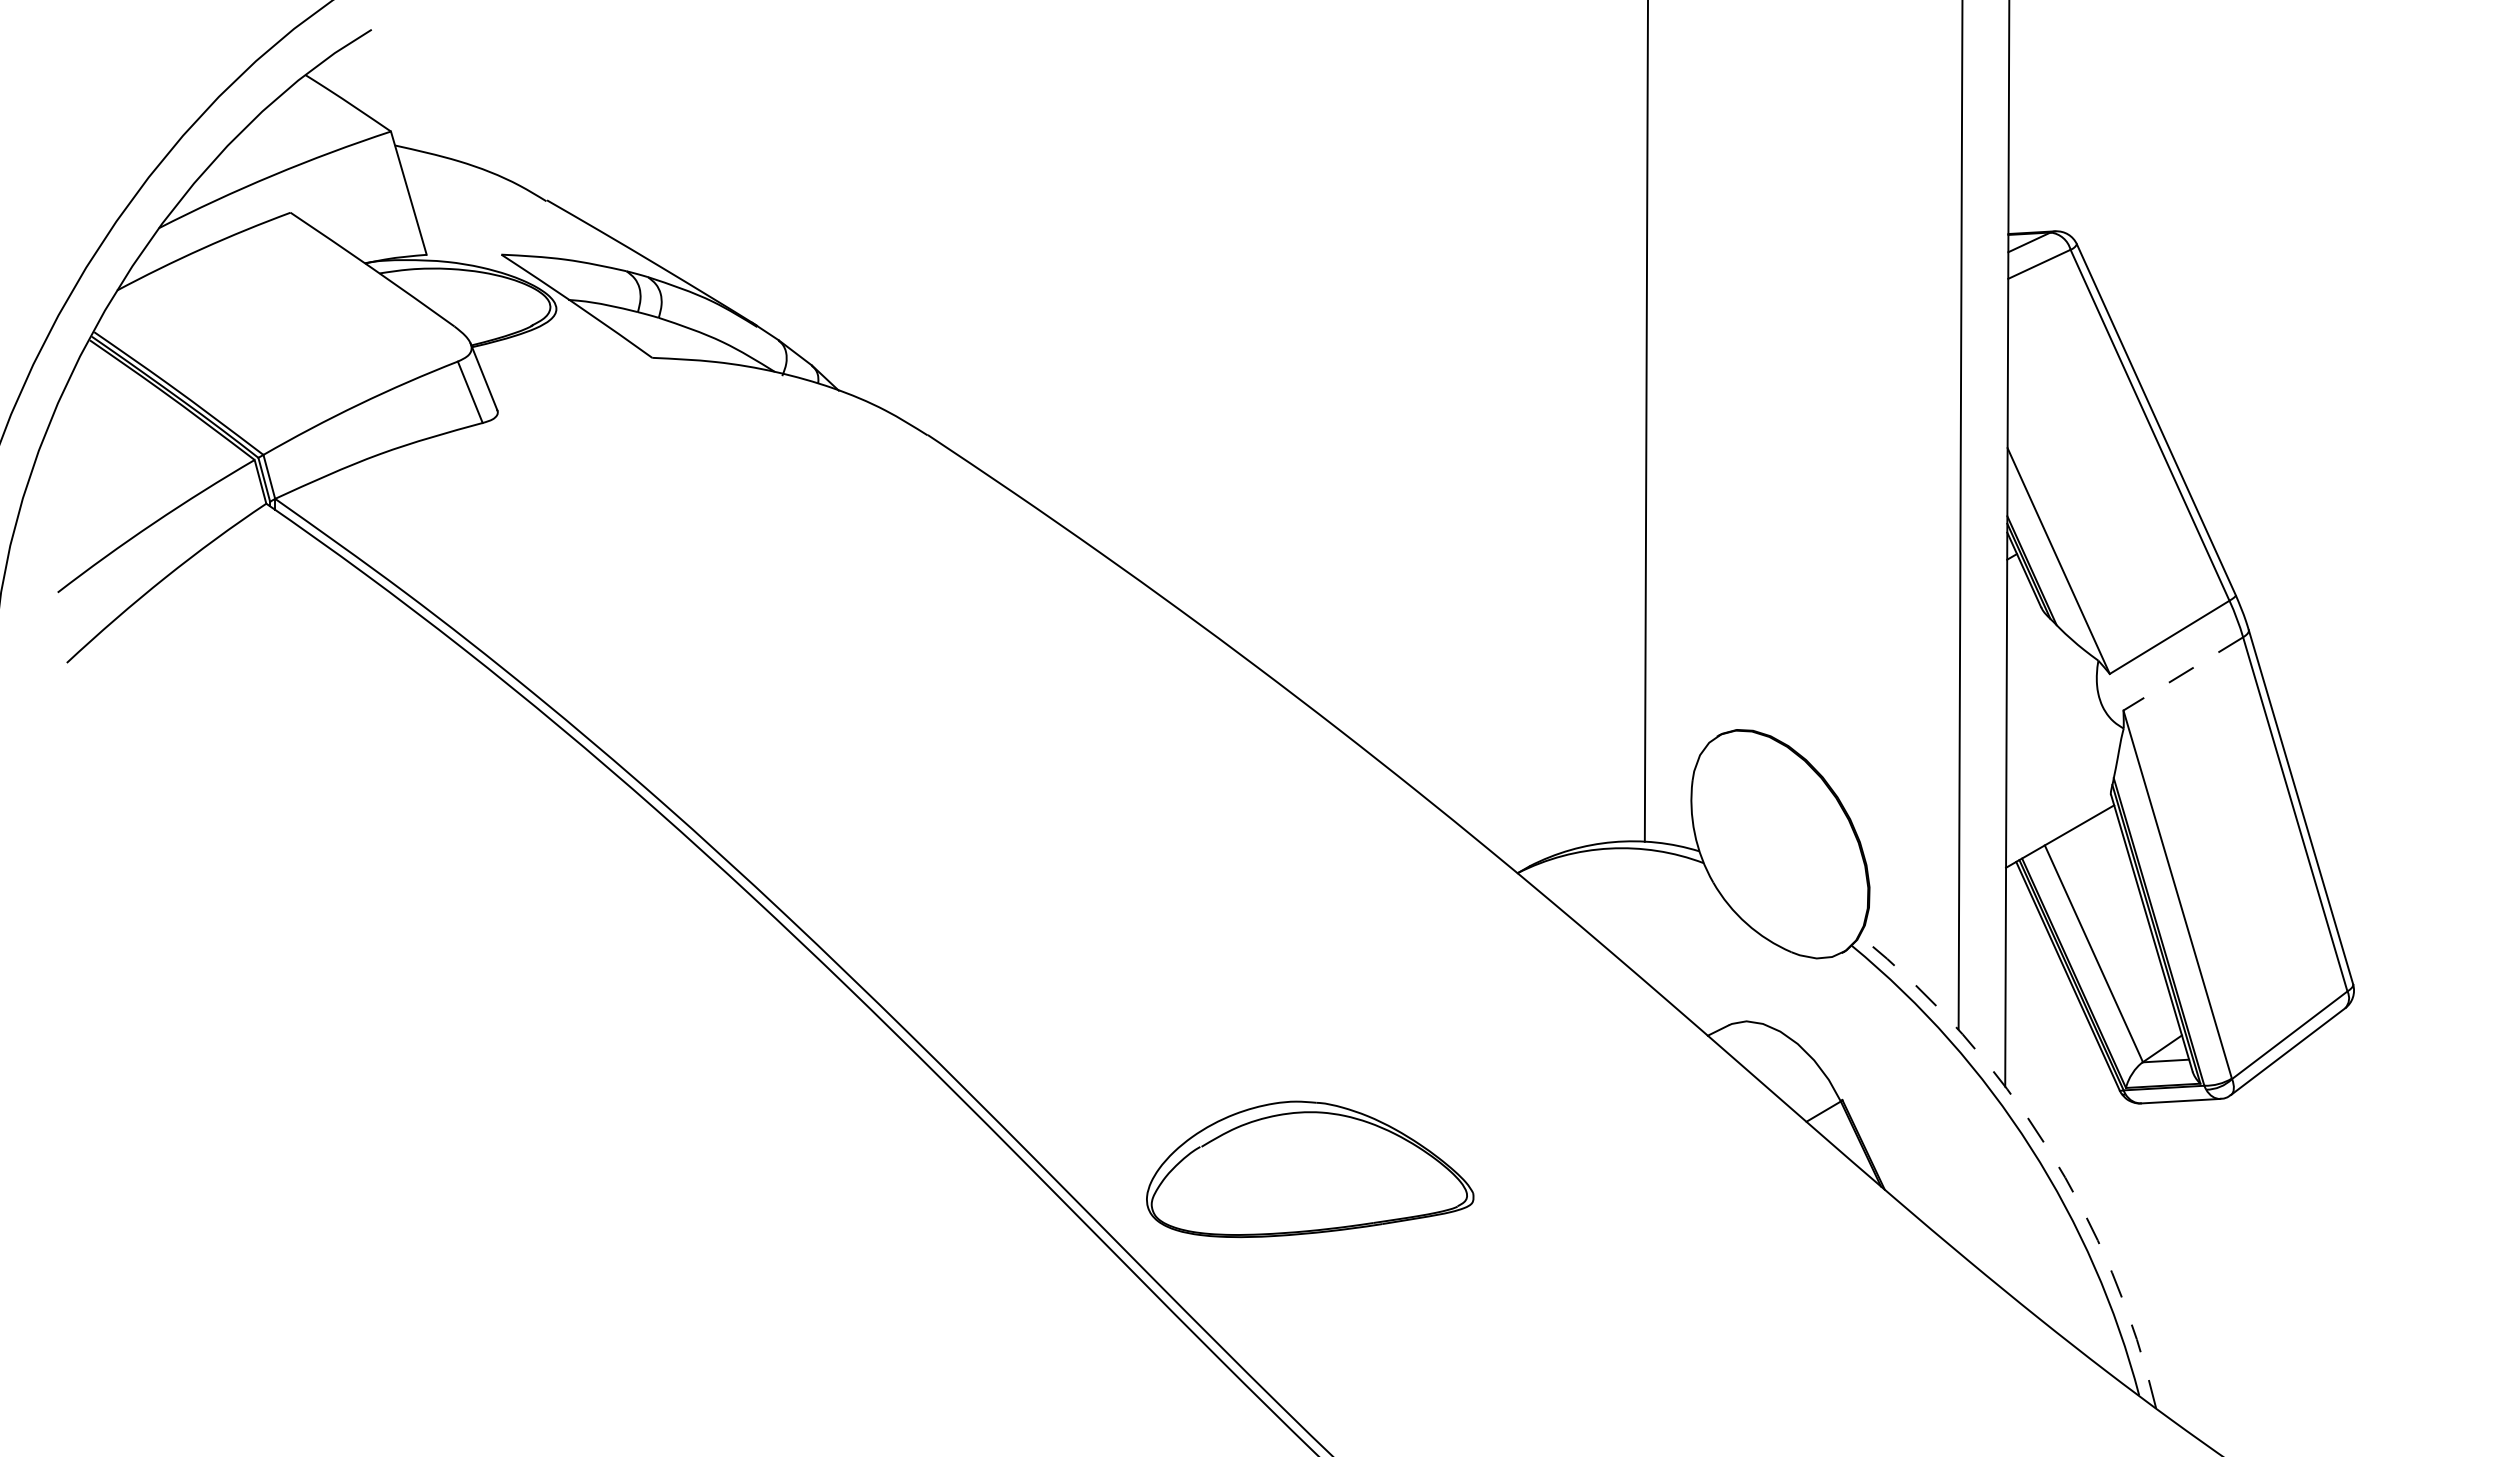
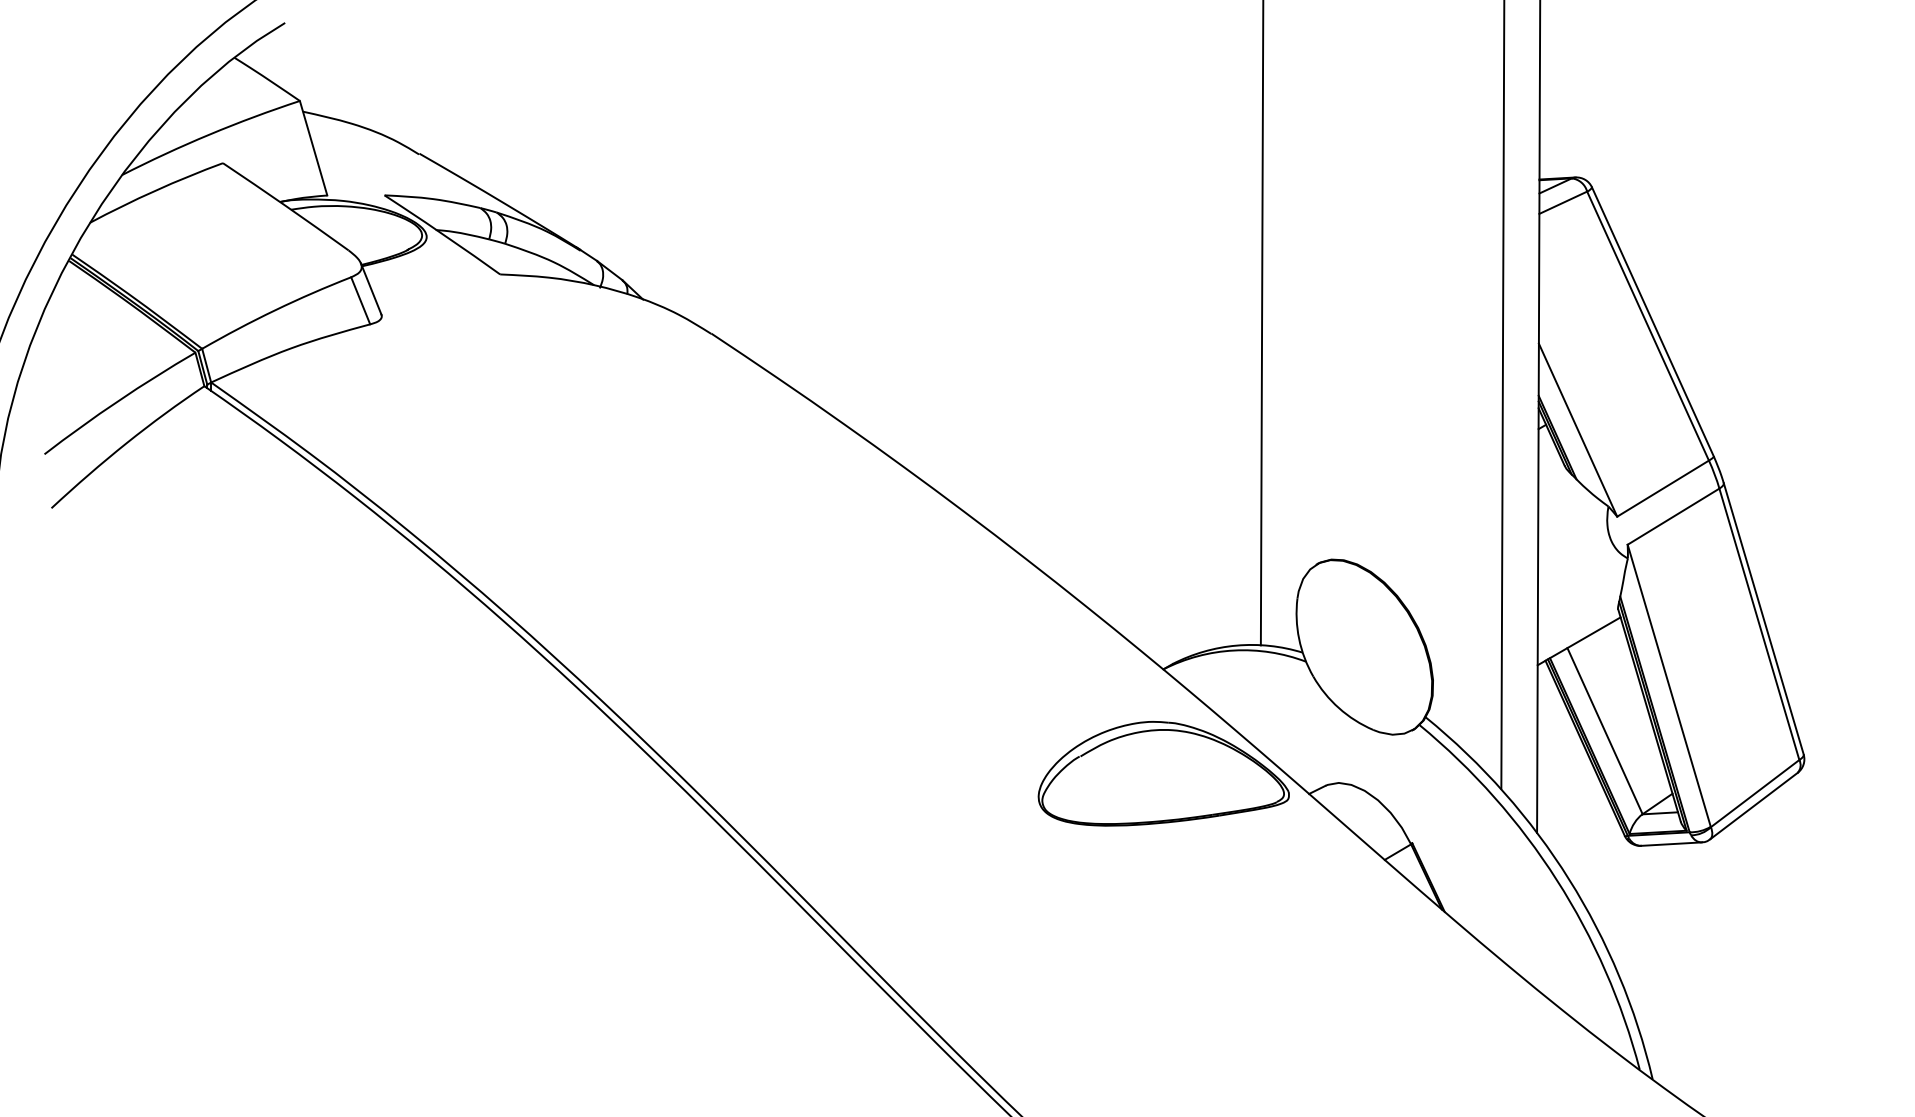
line: (2182, 674) -> (1672, 517), dashed -> solid
arc: (2047, 1147) -> (1569, 879), dashed -> solid
part: (1310, 1169) -> (1164, 773), moved

